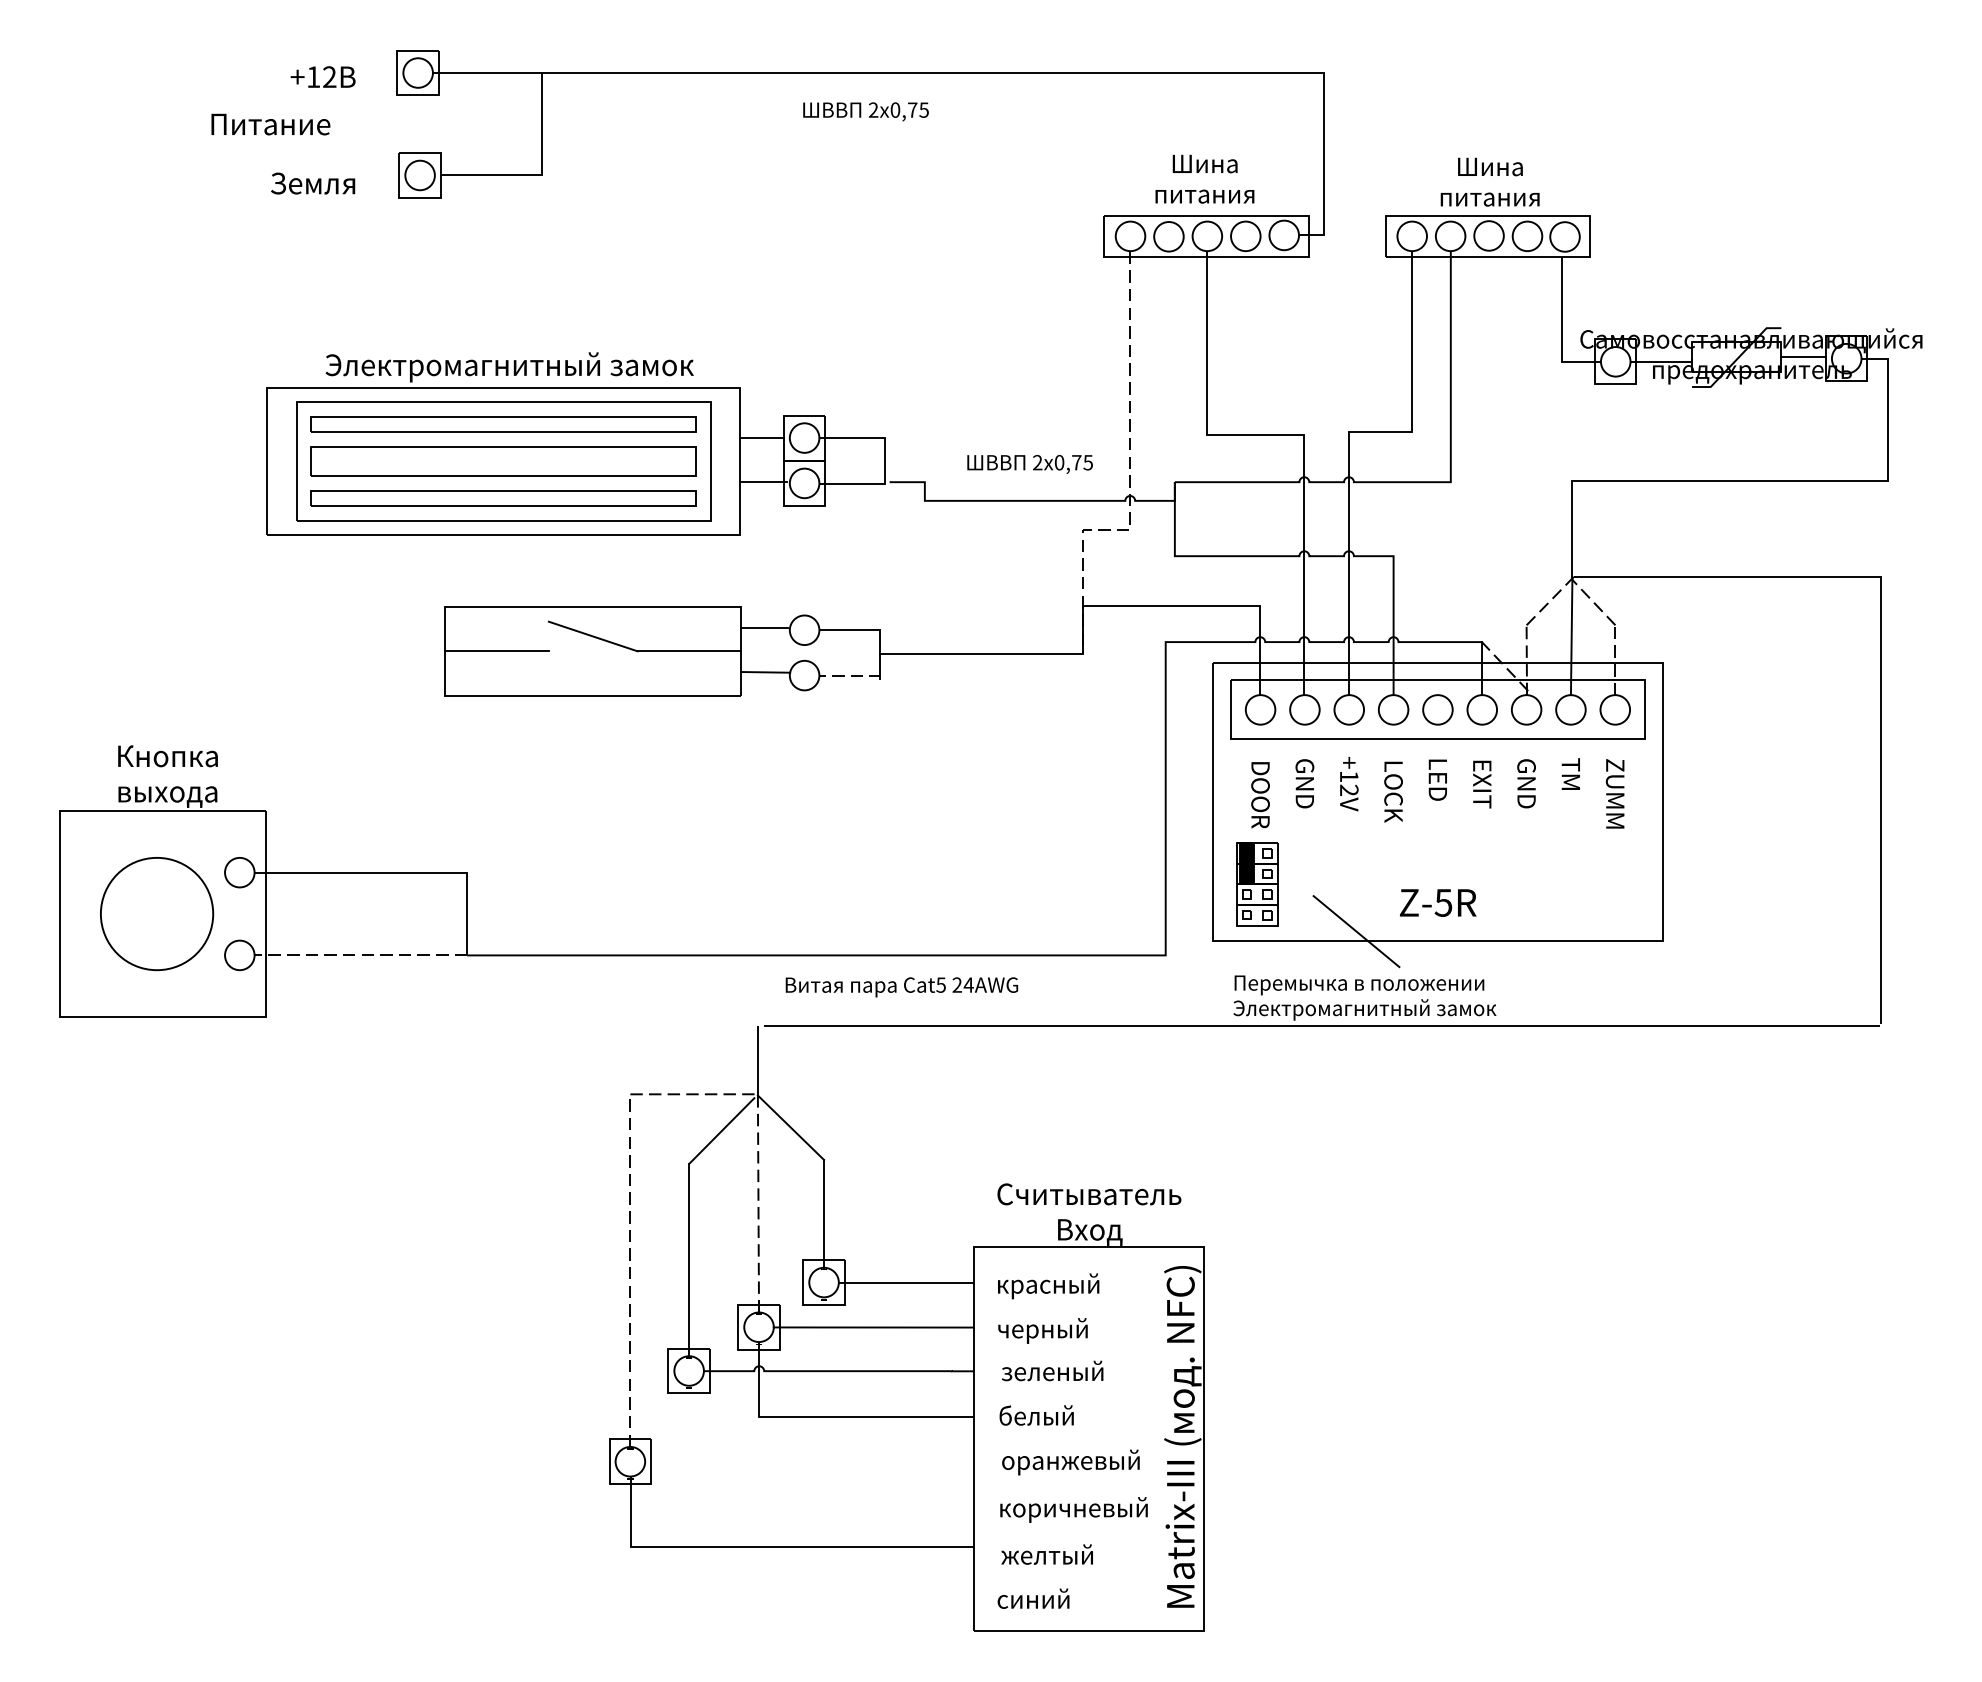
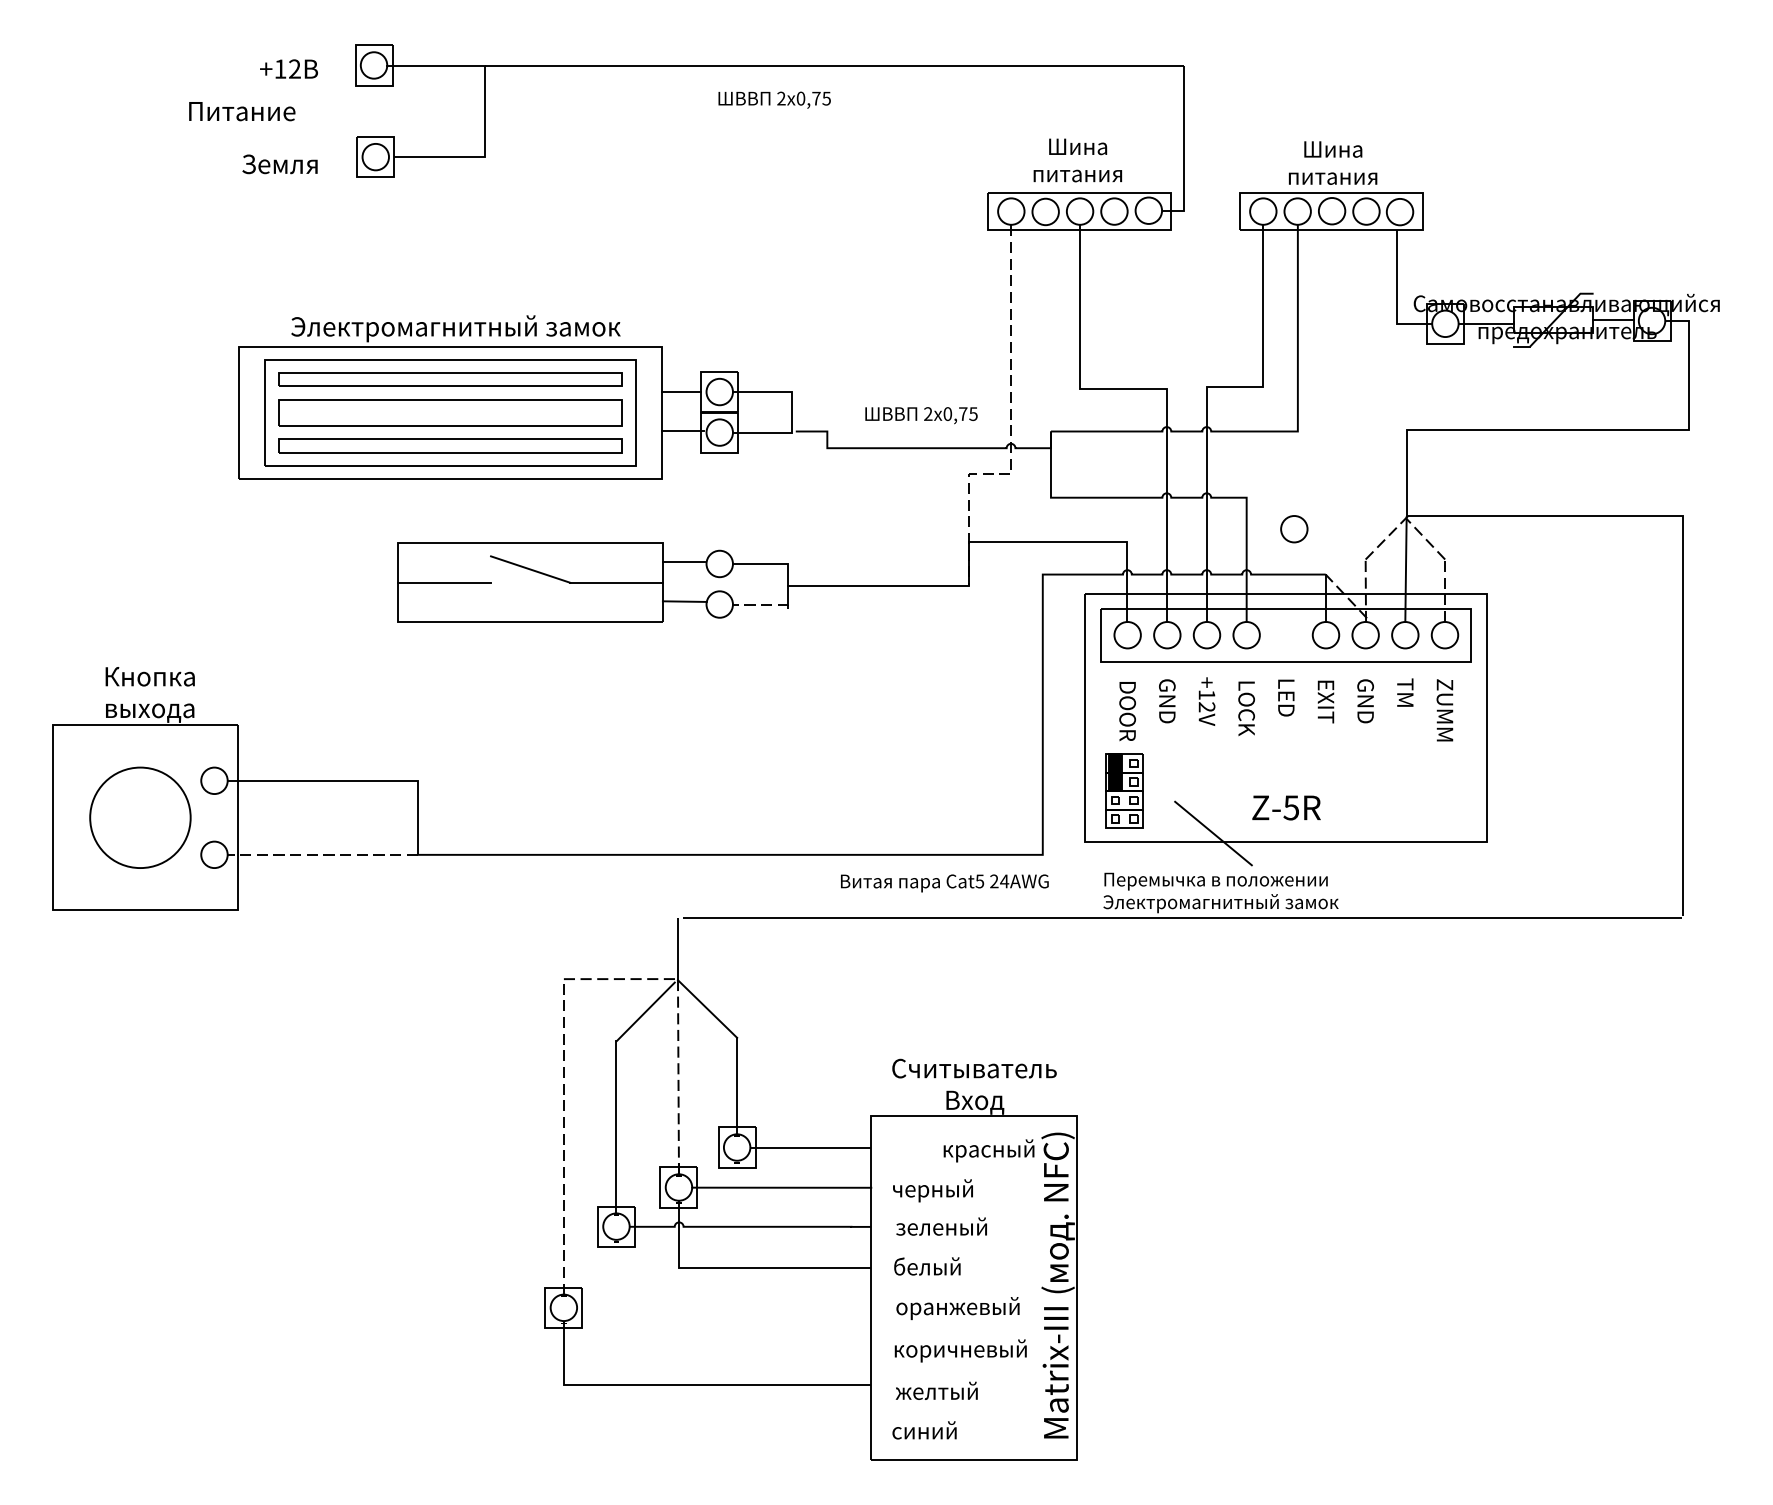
circle: (1438, 710) -> (1294, 529), moved
text: (901, 987) -> (944, 883), moved
text: (1048, 1285) -> (988, 1150), moved

